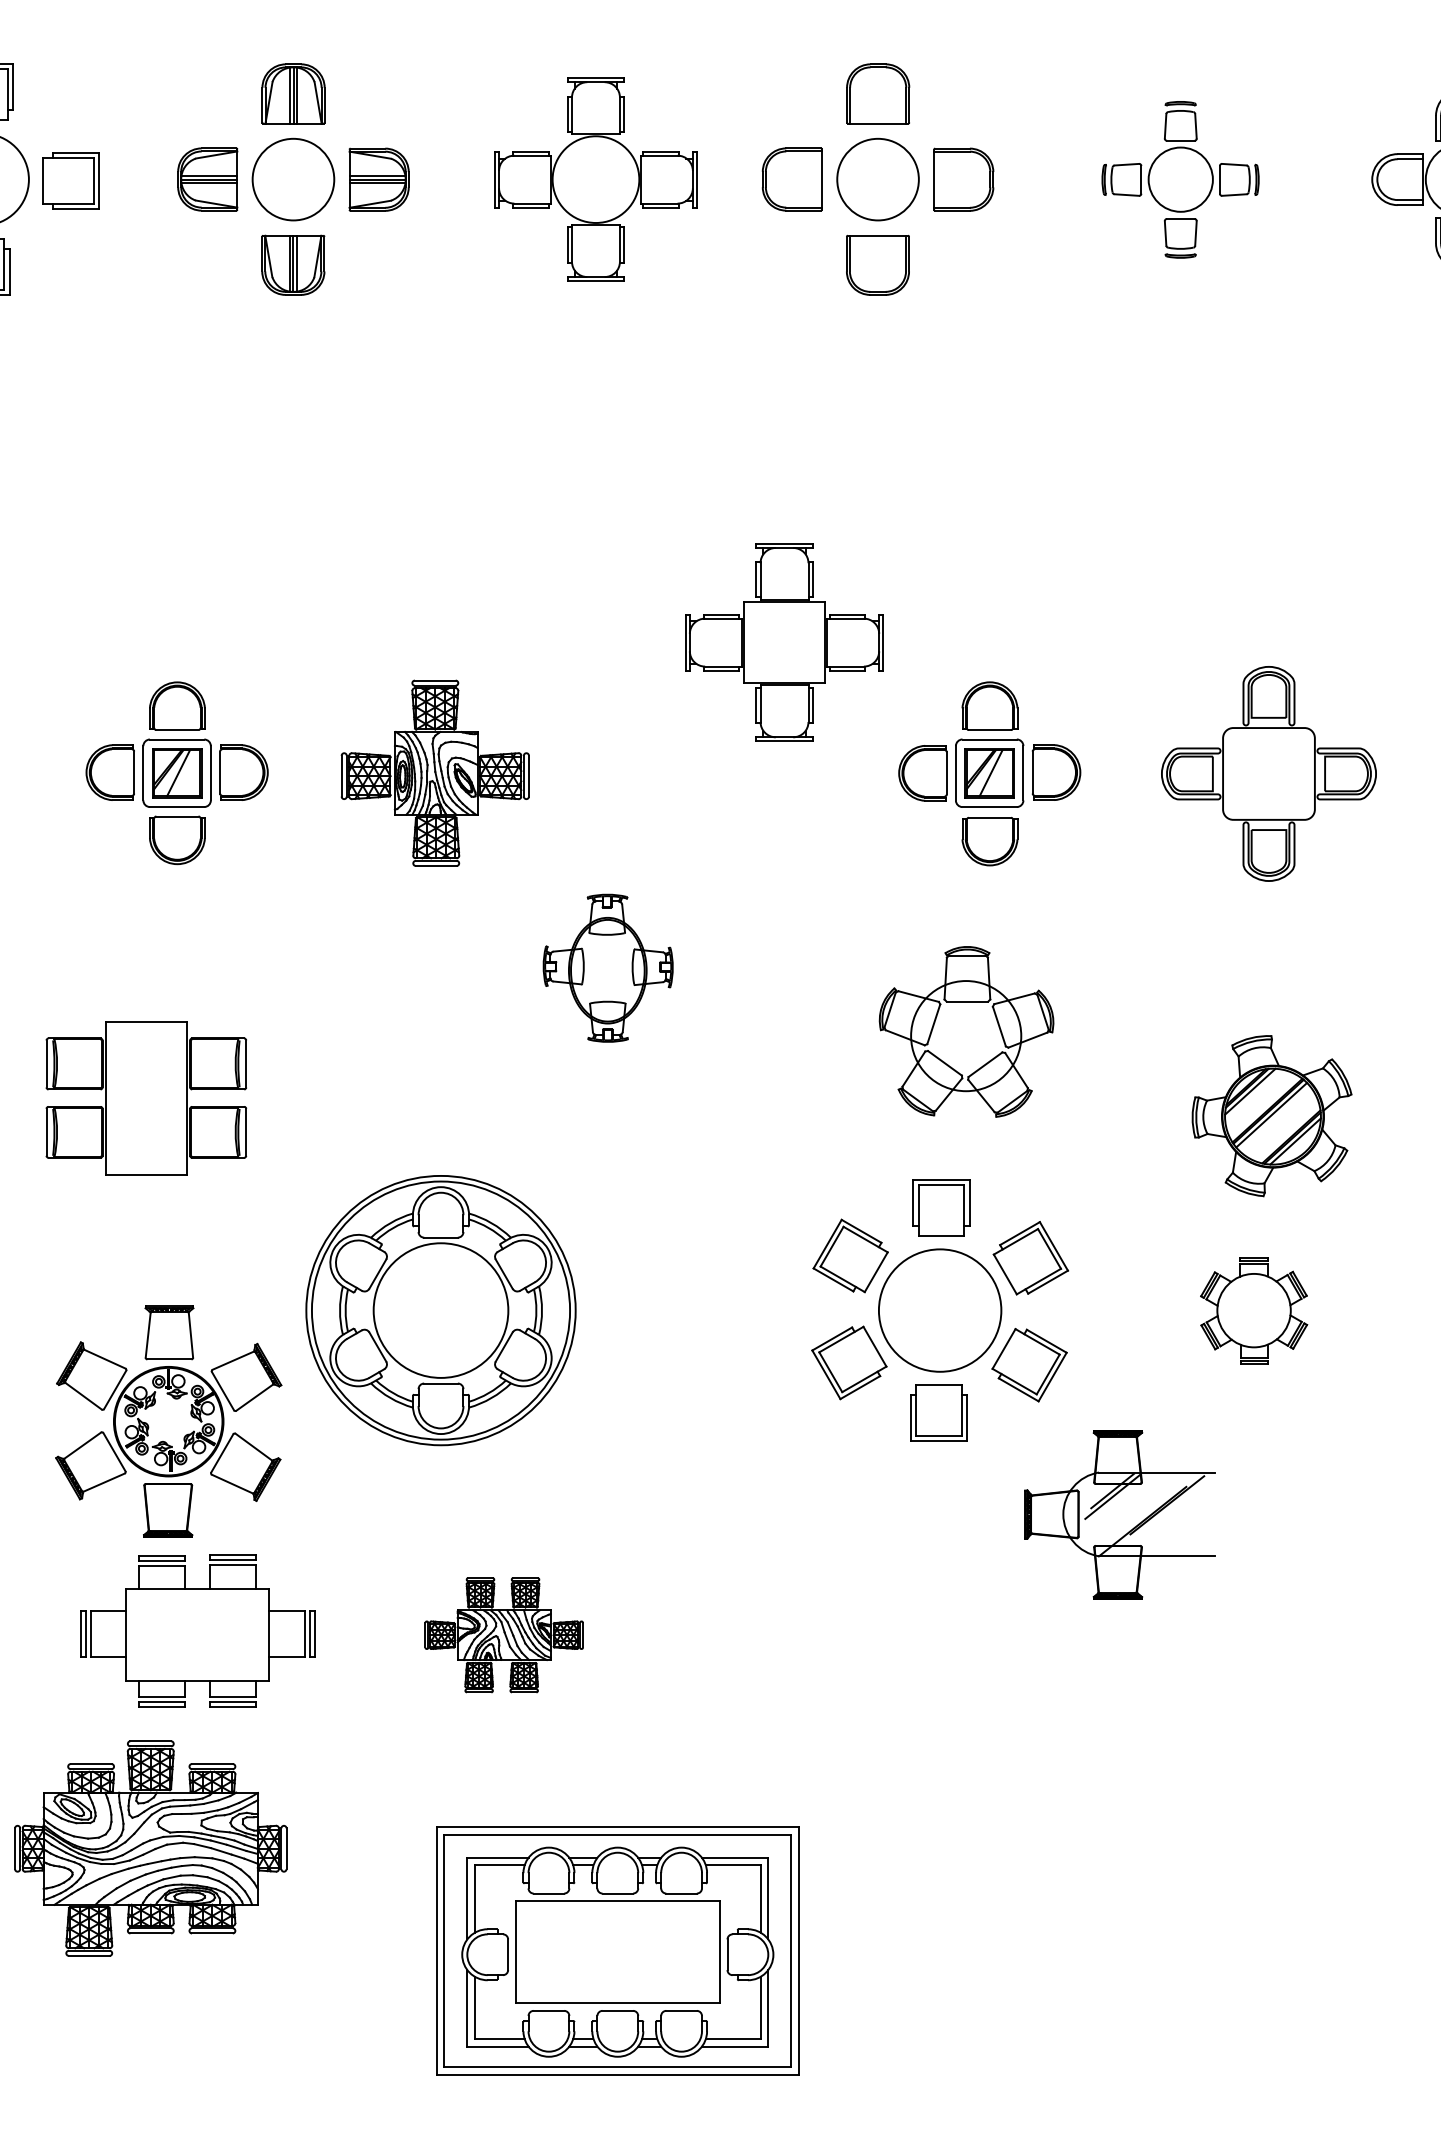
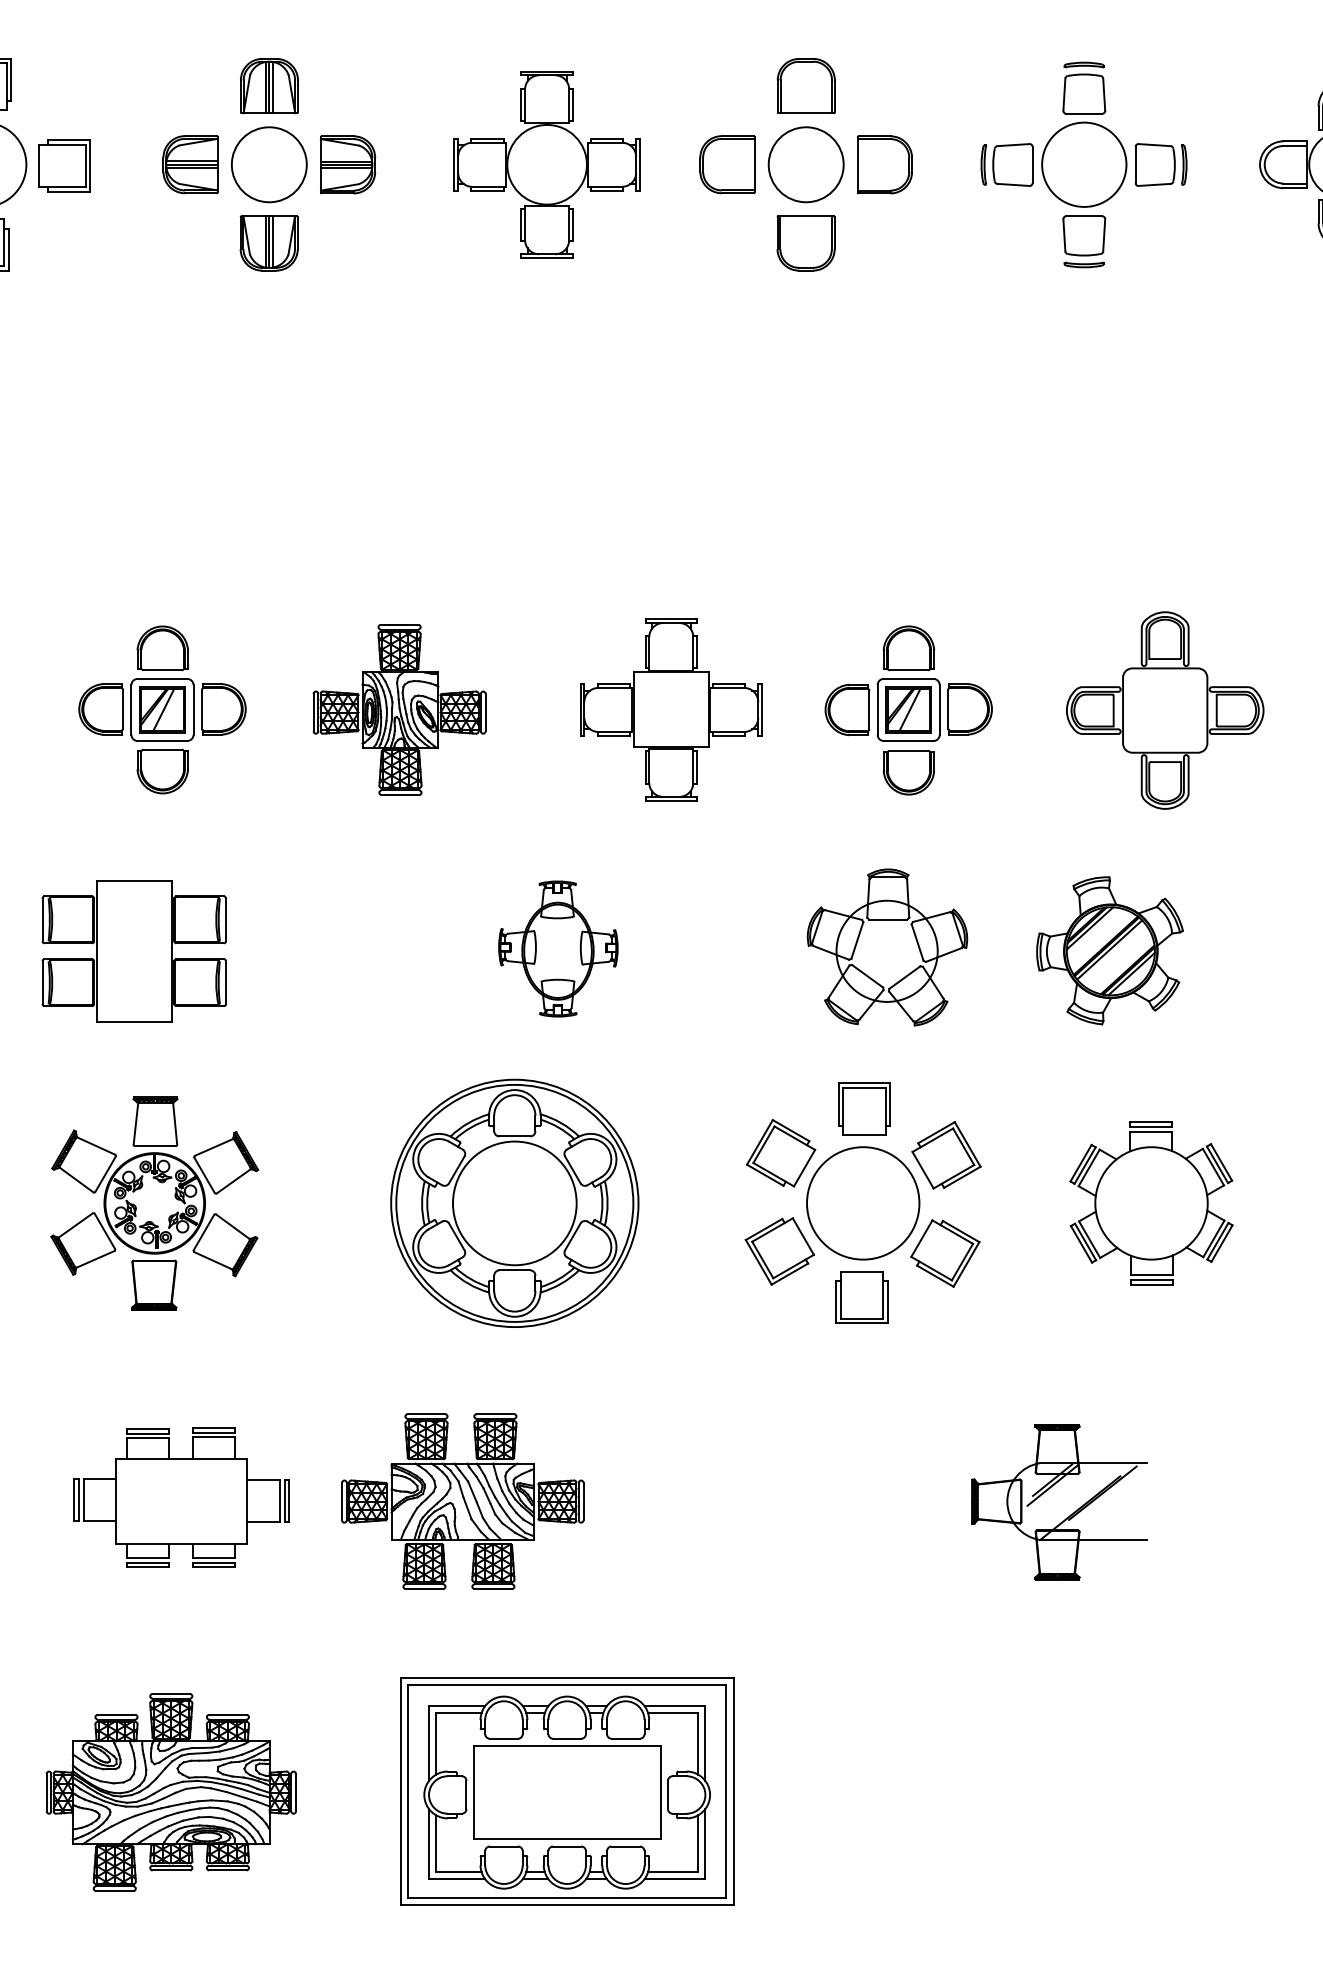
part: (1180, 179) -> (1083, 164), size x1.43
part: (784, 642) -> (671, 709), moved
part: (608, 967) -> (558, 948), moved
part: (145, 1098) -> (133, 951), moved
part: (1271, 1115) -> (1109, 950), moved
part: (440, 1309) -> (514, 1202), moved
part: (1254, 1310) -> (1151, 1203), size x1.67
part: (168, 1421) -> (154, 1203), moved
part: (1108, 1502) -> (1048, 1490), moved
part: (503, 1635) -> (462, 1501), size x1.67
part: (149, 1848) -> (170, 1792), moved

